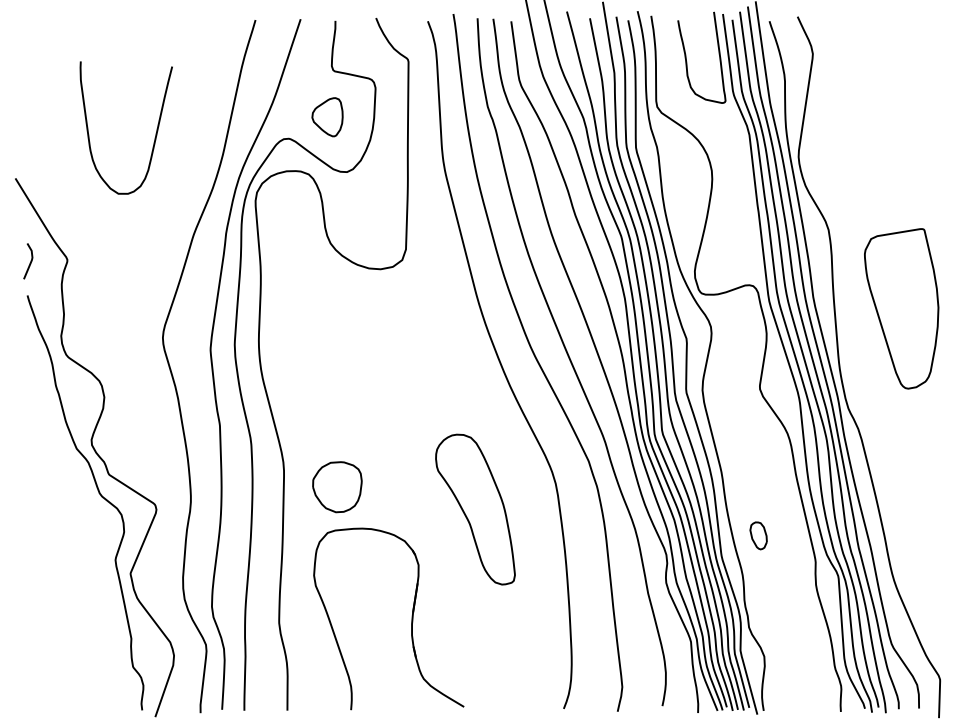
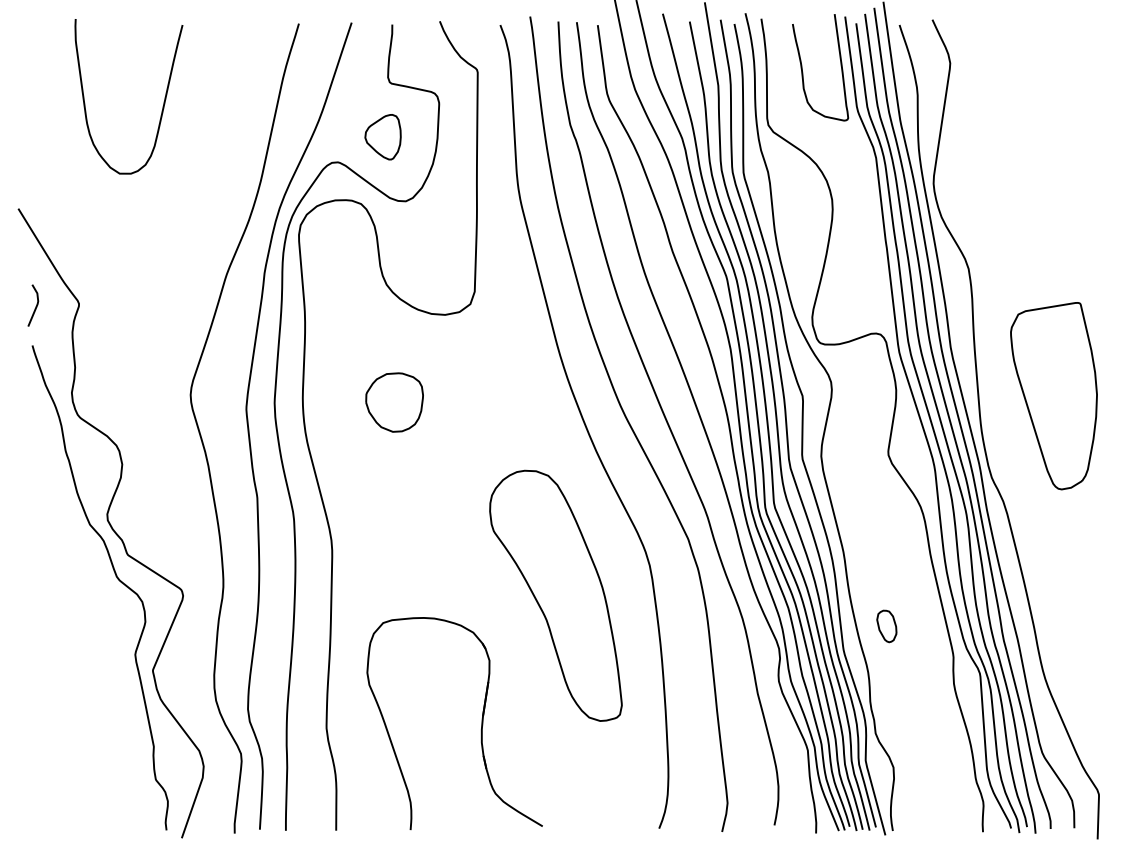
curve: (155, 132) -> (163, 101), moved
part: (901, 309) -> (1053, 396), moved
part: (337, 487) -> (394, 402), moved
part: (475, 509) -> (555, 595), size x1.43

